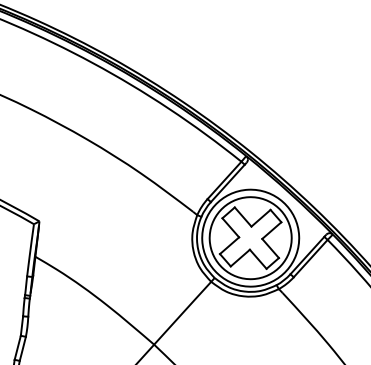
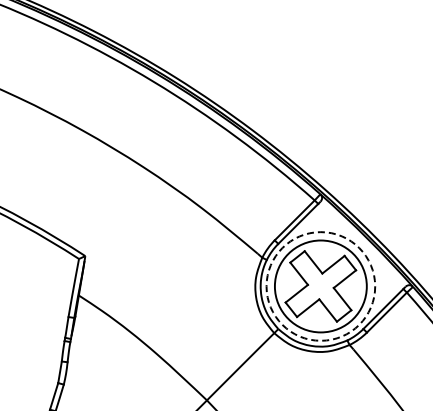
circle: (250, 238) -> (320, 286), solid -> dashed

